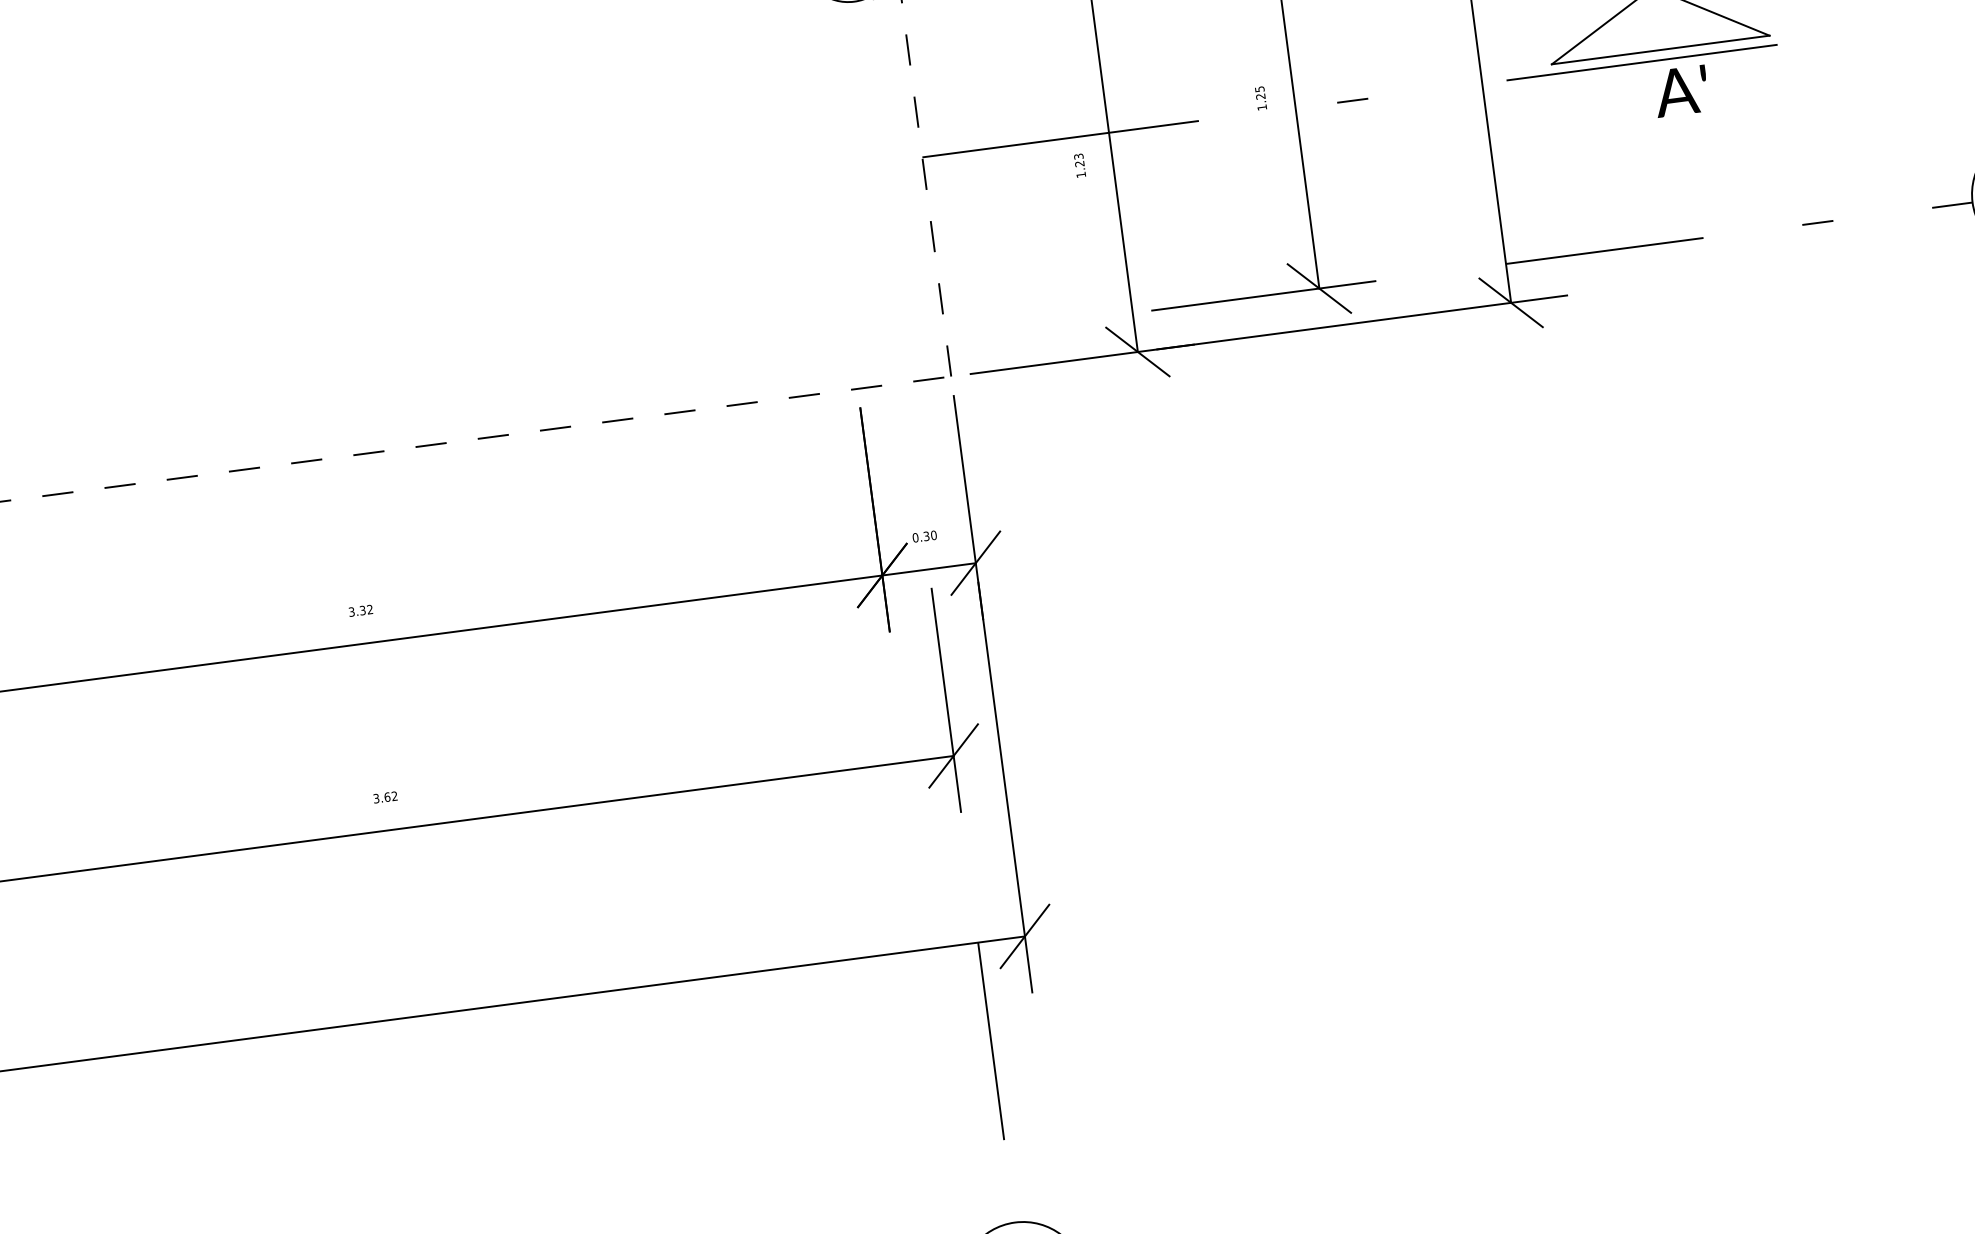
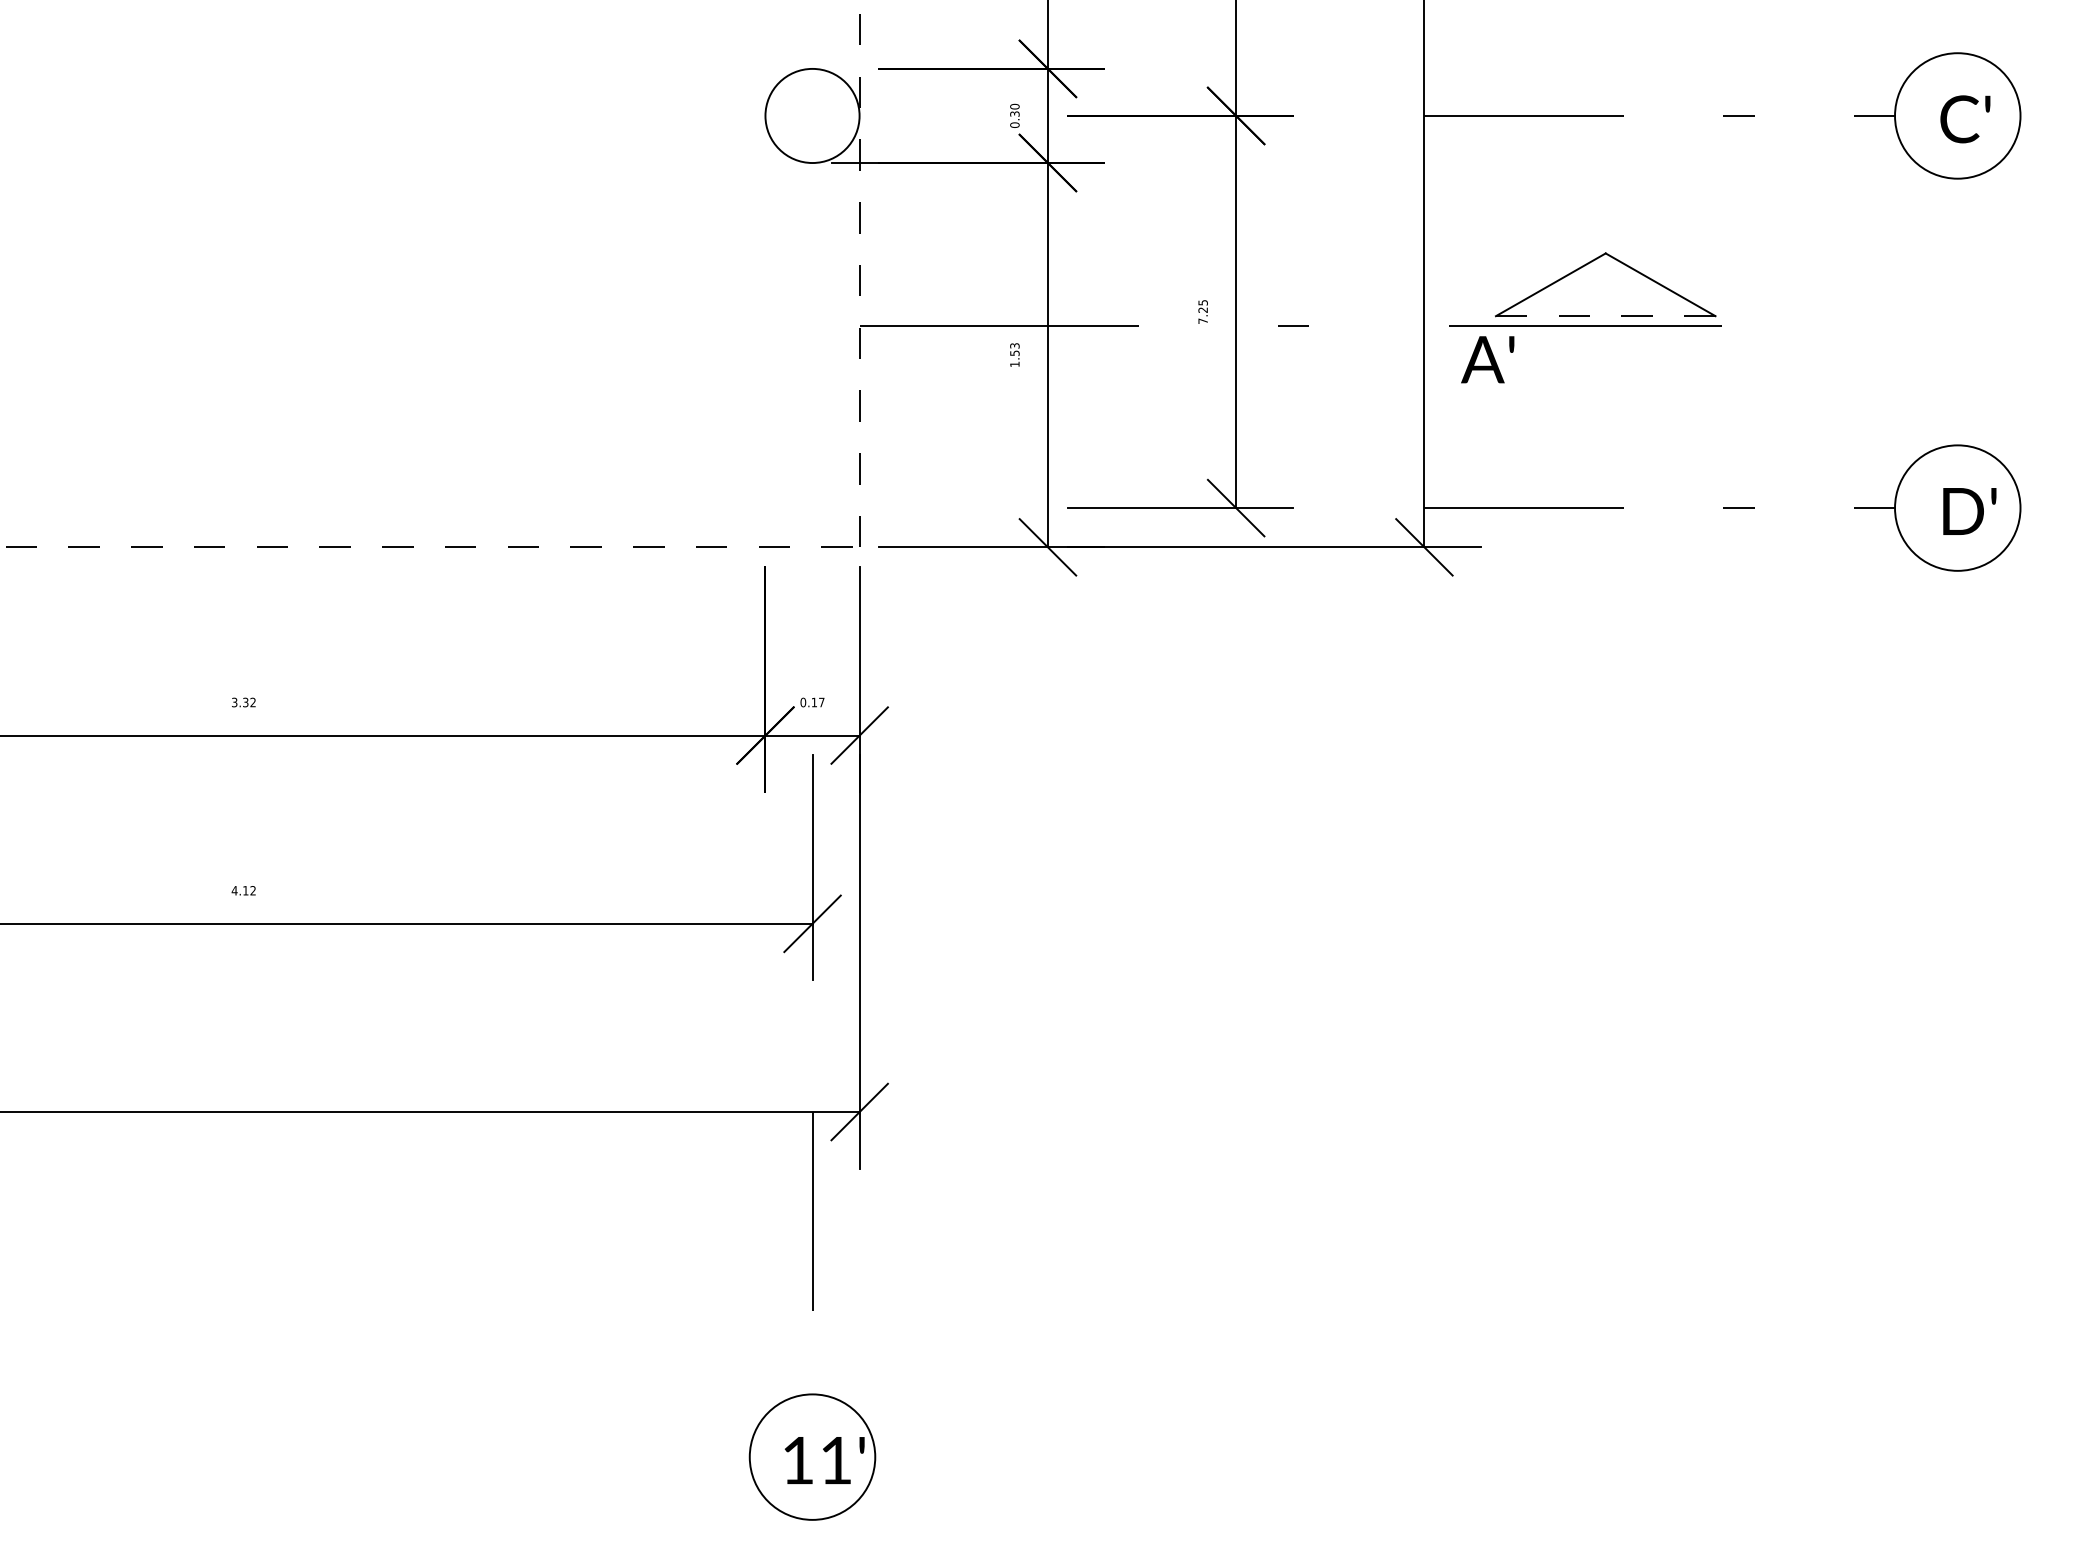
line: (1660, 50) -> (1605, 316), solid -> dashed
text: (1681, 91) -> (1487, 359), moved
text: (1261, 106) -> (1202, 320), 1.25 -> 7.25
text: (1079, 164) -> (1014, 353), 1.23 -> 1.53
text: (929, 535) -> (817, 702), 0.30 -> 0.17
text: (381, 797) -> (239, 890), 3.62 -> 4.12

